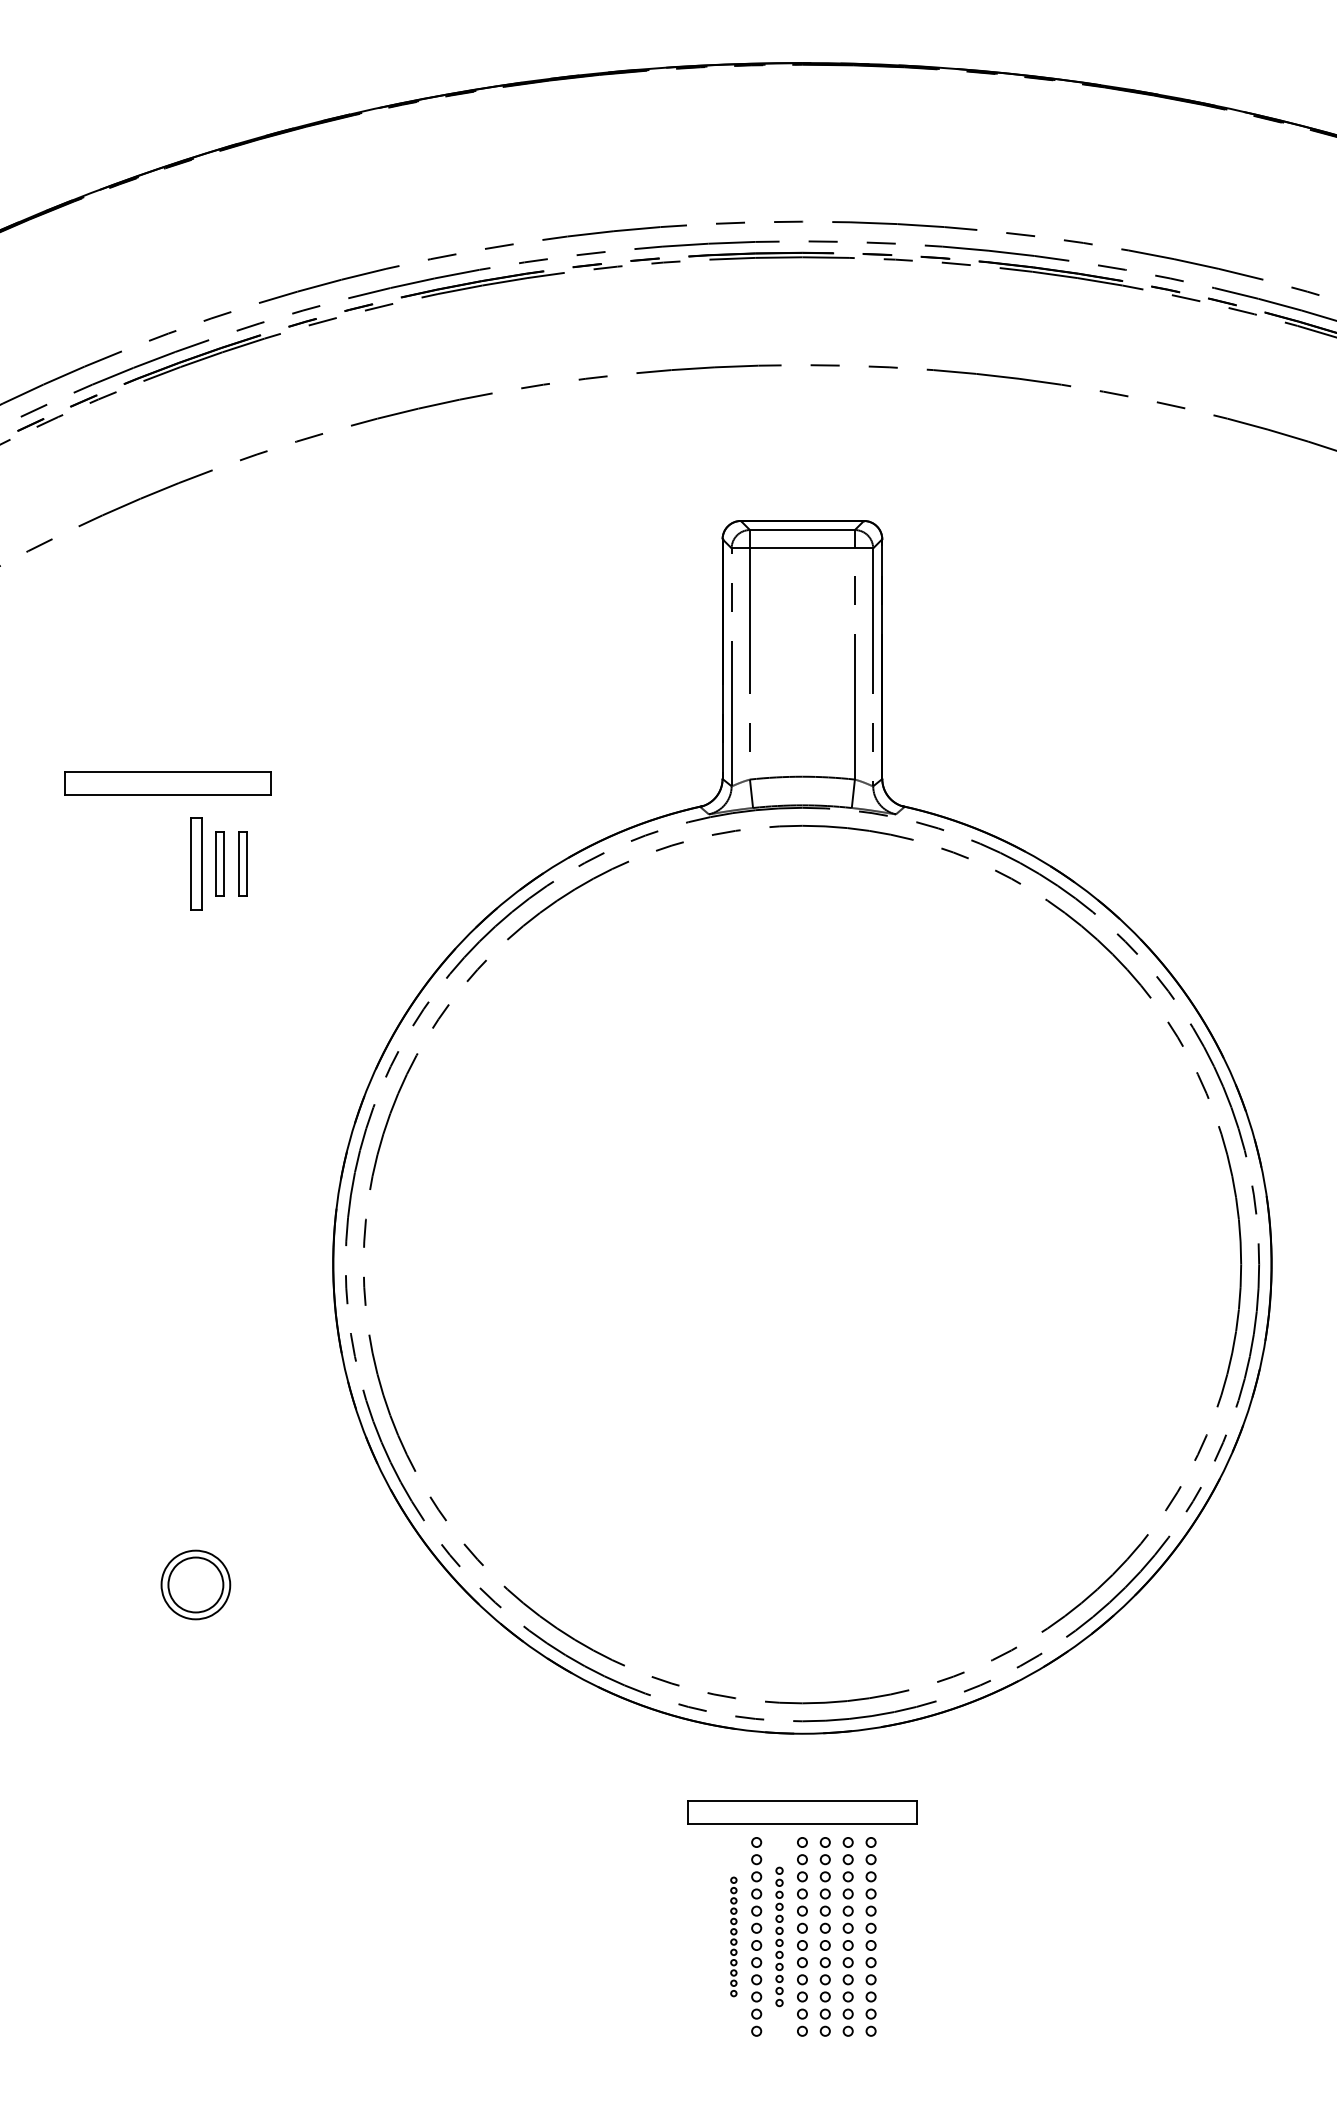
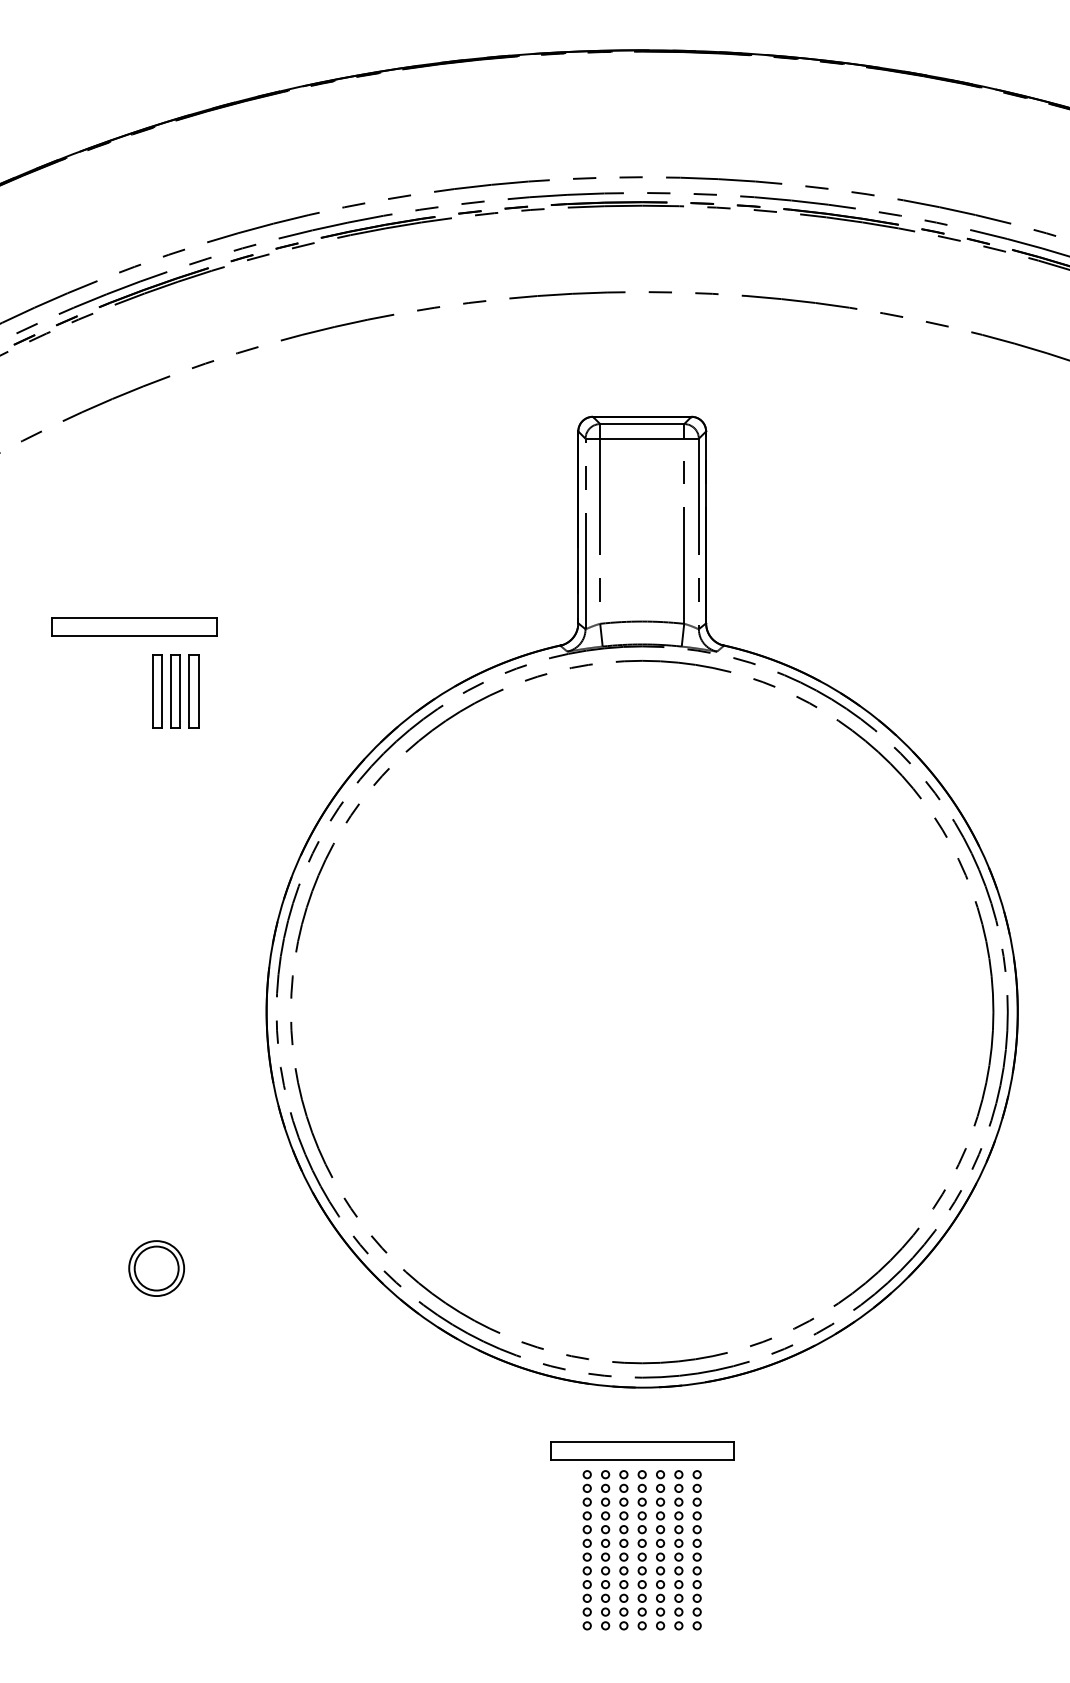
part: (219, 863) -> (175, 691), size x1.43
part: (242, 863) -> (193, 691), size x1.43
part: (733, 1936) -> (587, 1549), size x1.67
part: (779, 1936) -> (623, 1549), size x1.43

